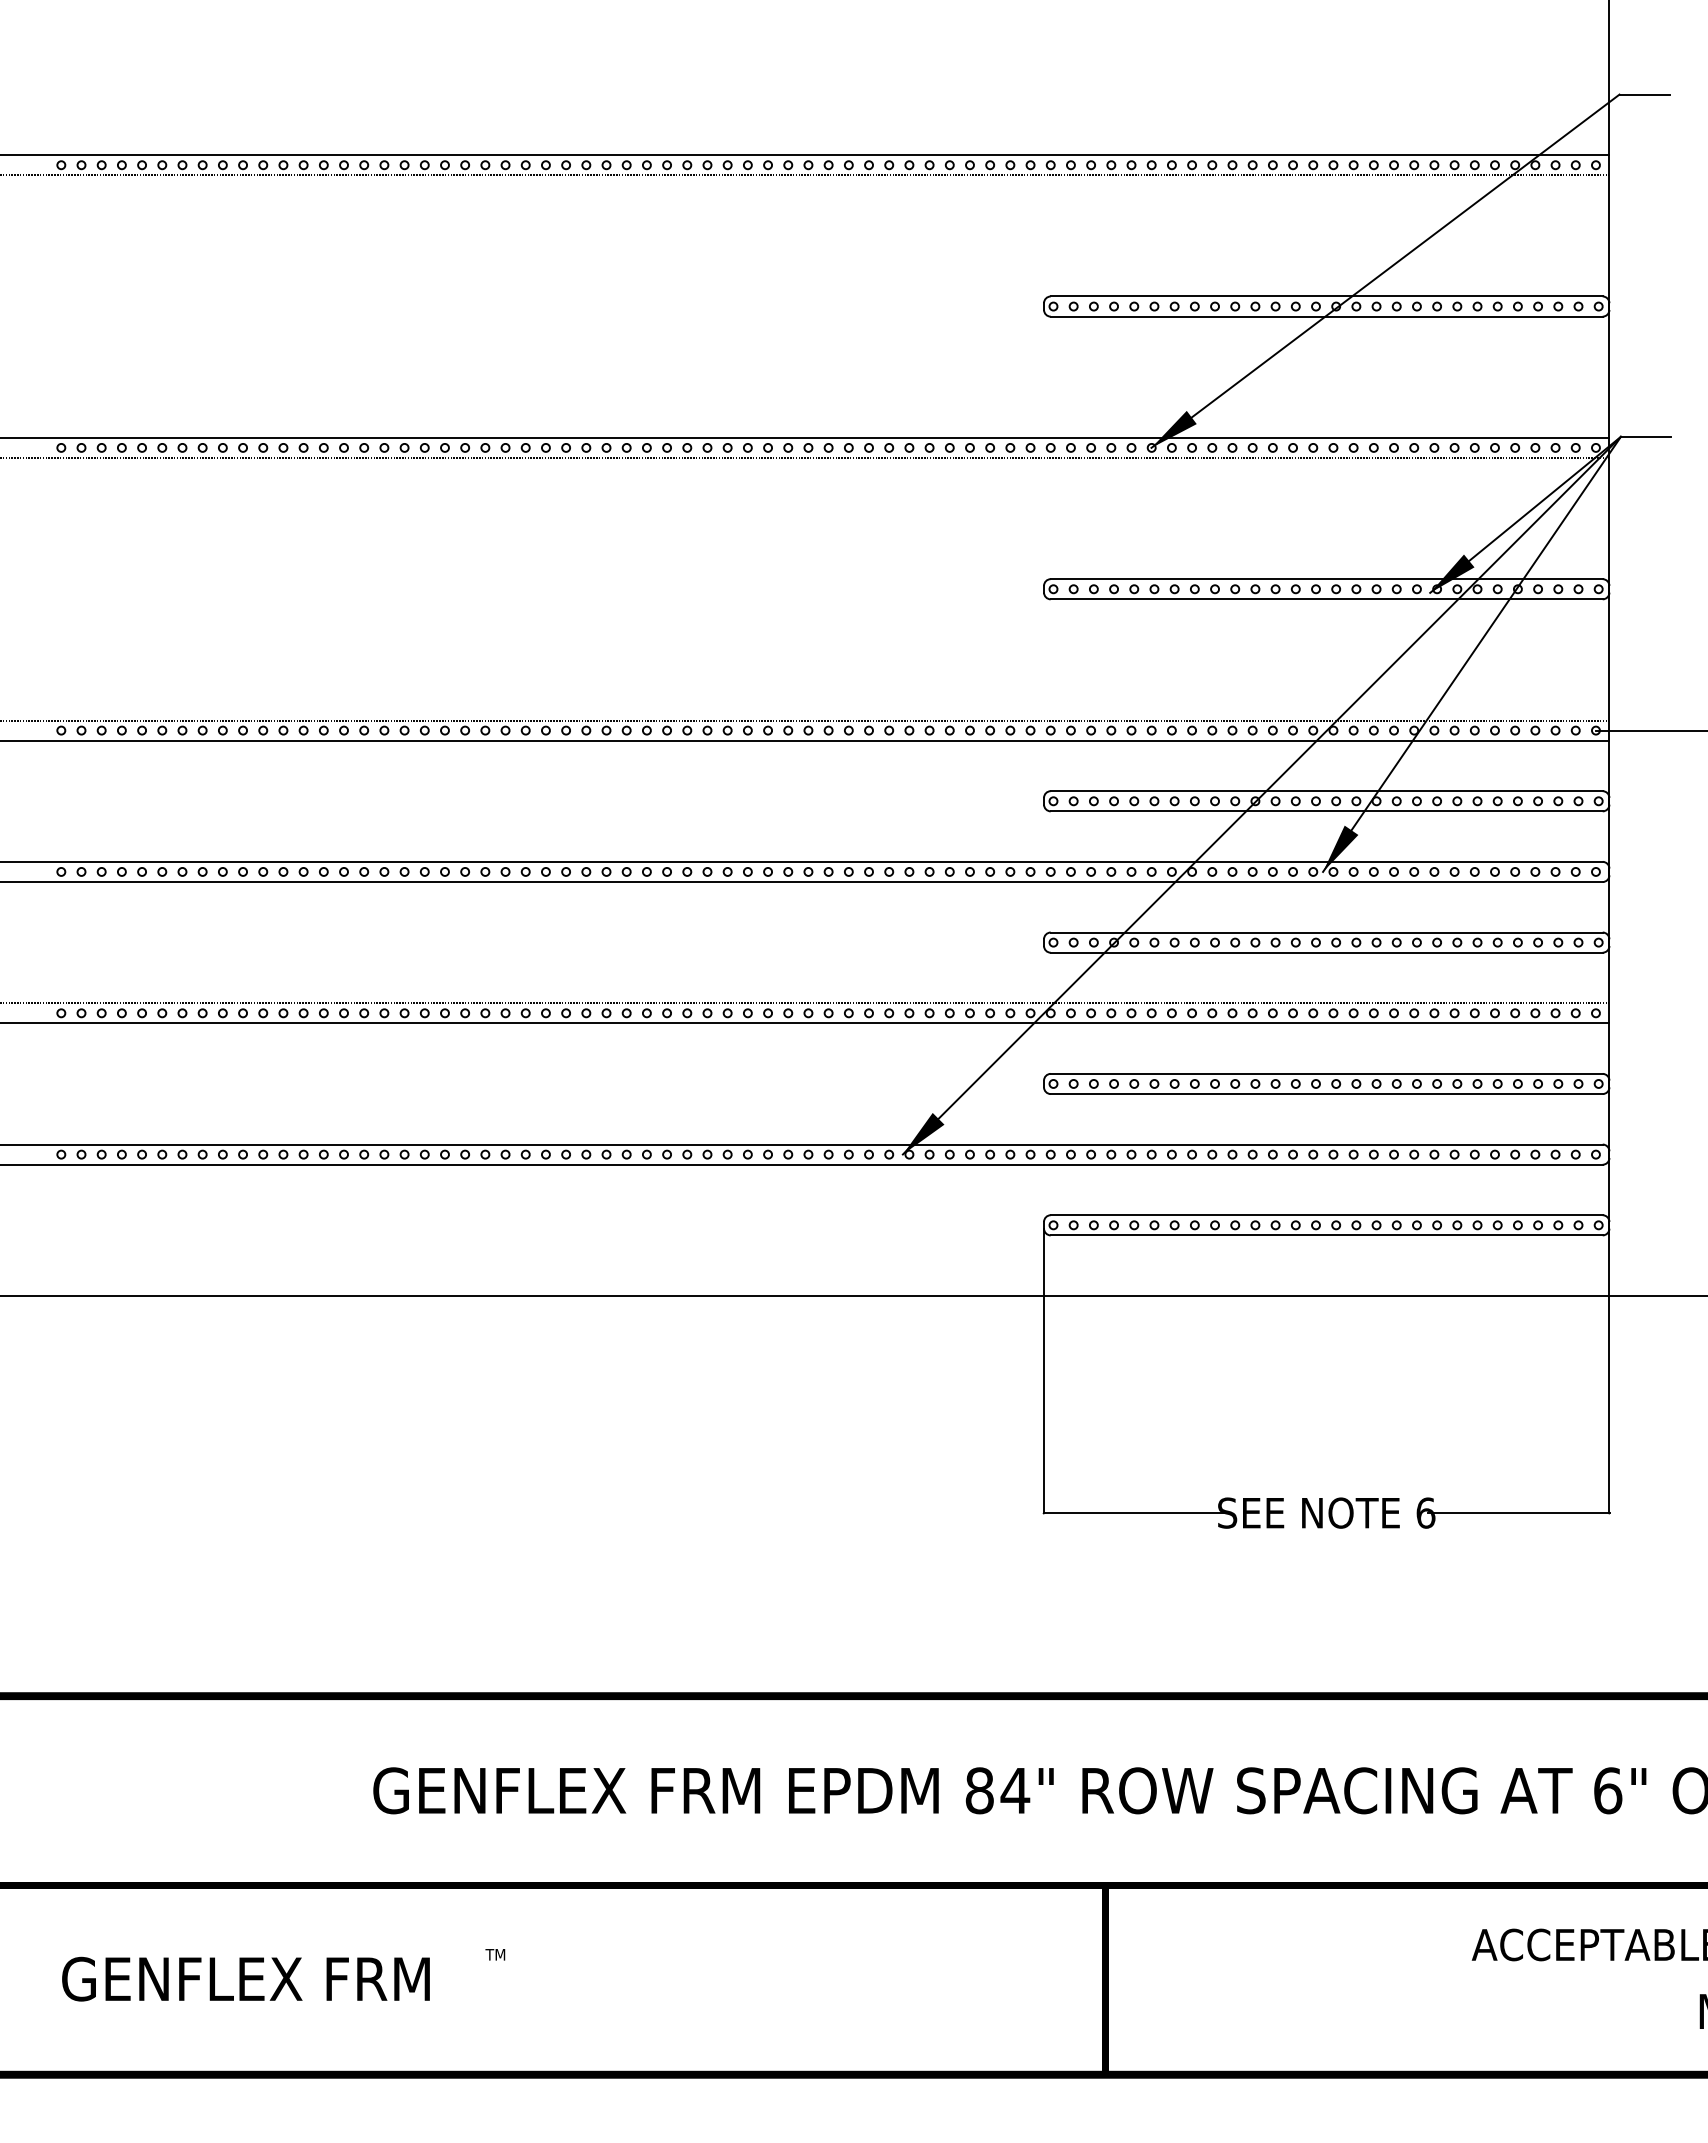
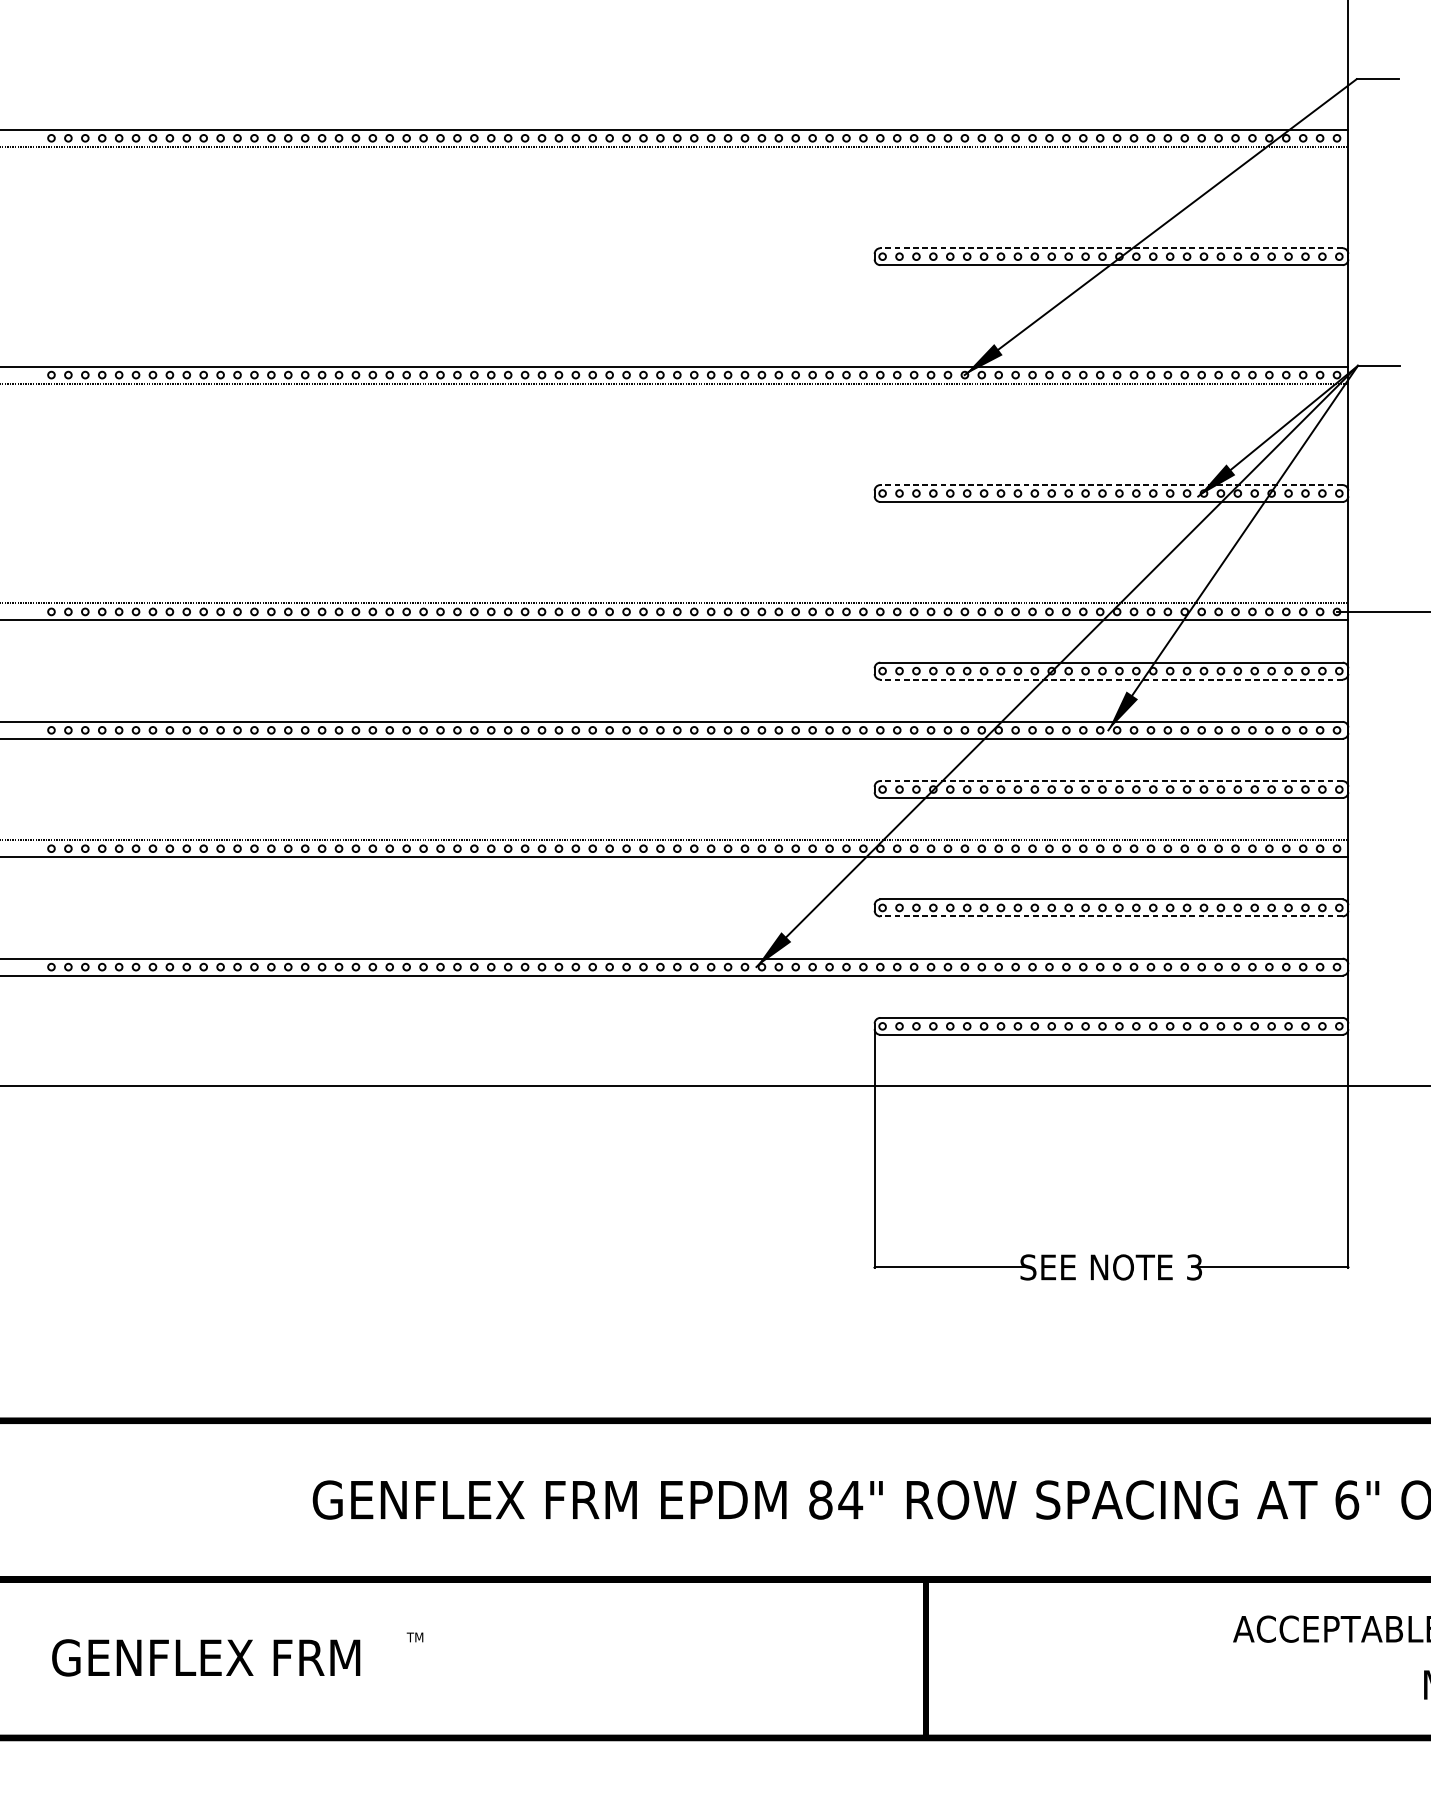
line: (1326, 296) -> (1111, 248), solid -> dashed
line: (1326, 579) -> (1111, 485), solid -> dashed
line: (1326, 811) -> (1111, 679), solid -> dashed
line: (1326, 932) -> (1111, 781), solid -> dashed
line: (1326, 1094) -> (1111, 916), solid -> dashed
text: (1425, 1512) -> (1194, 1266), 6 -> 3

